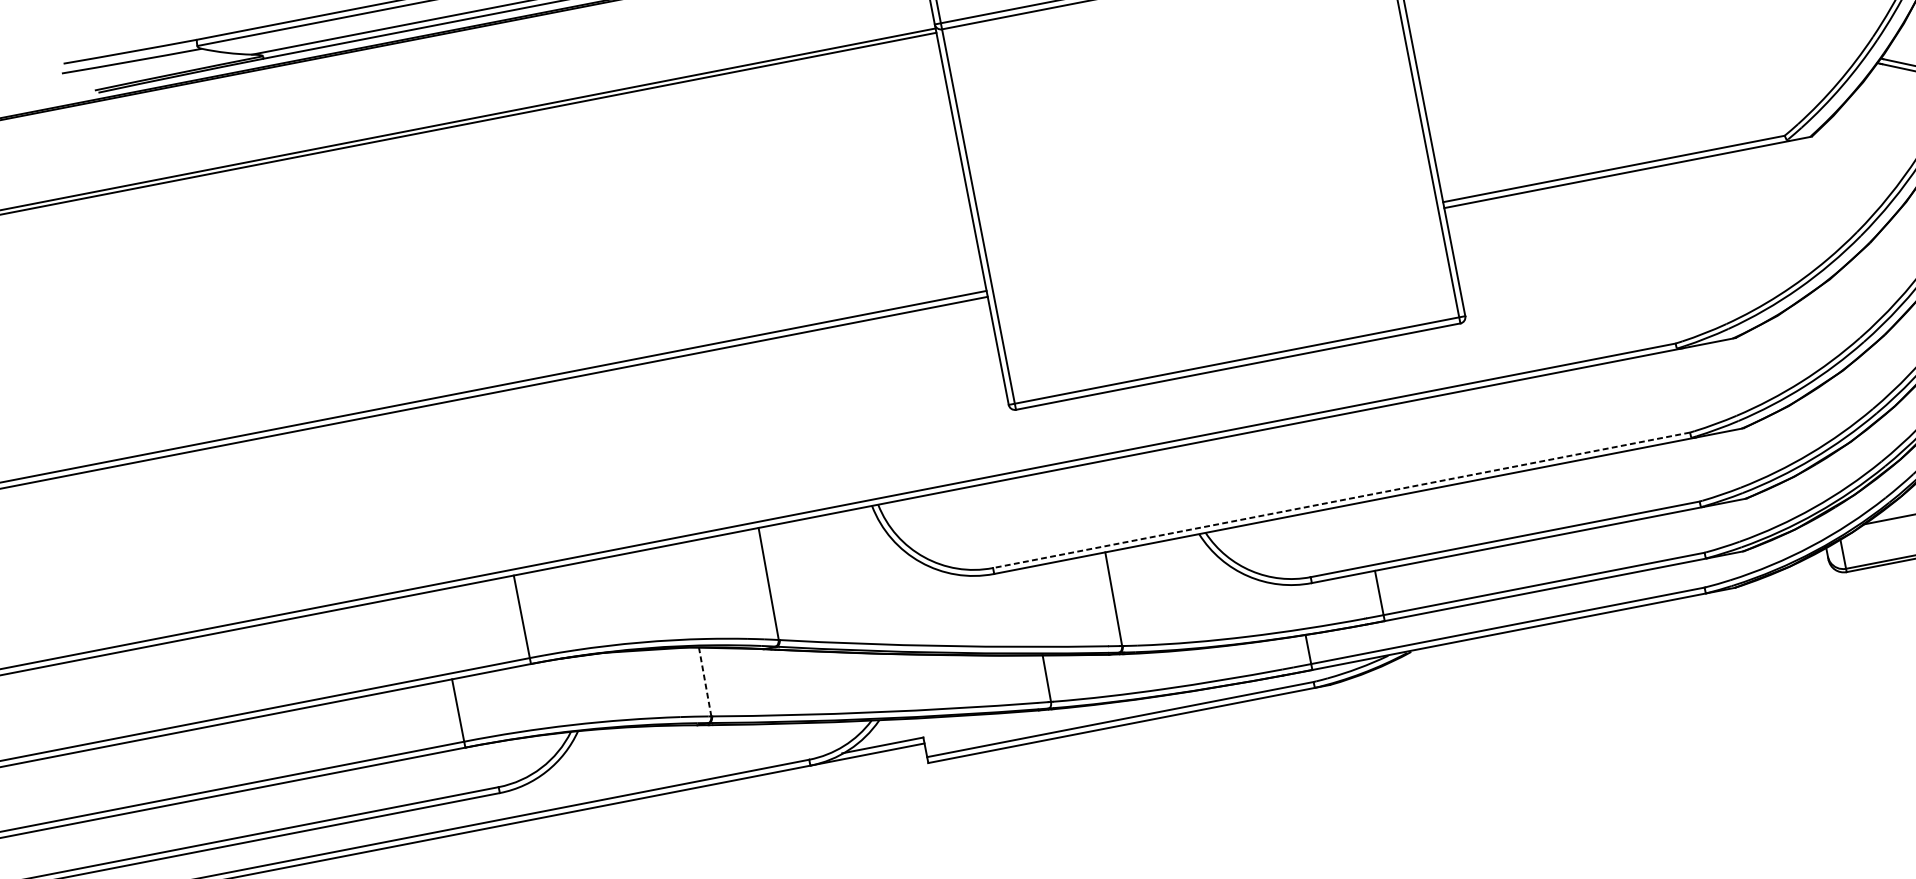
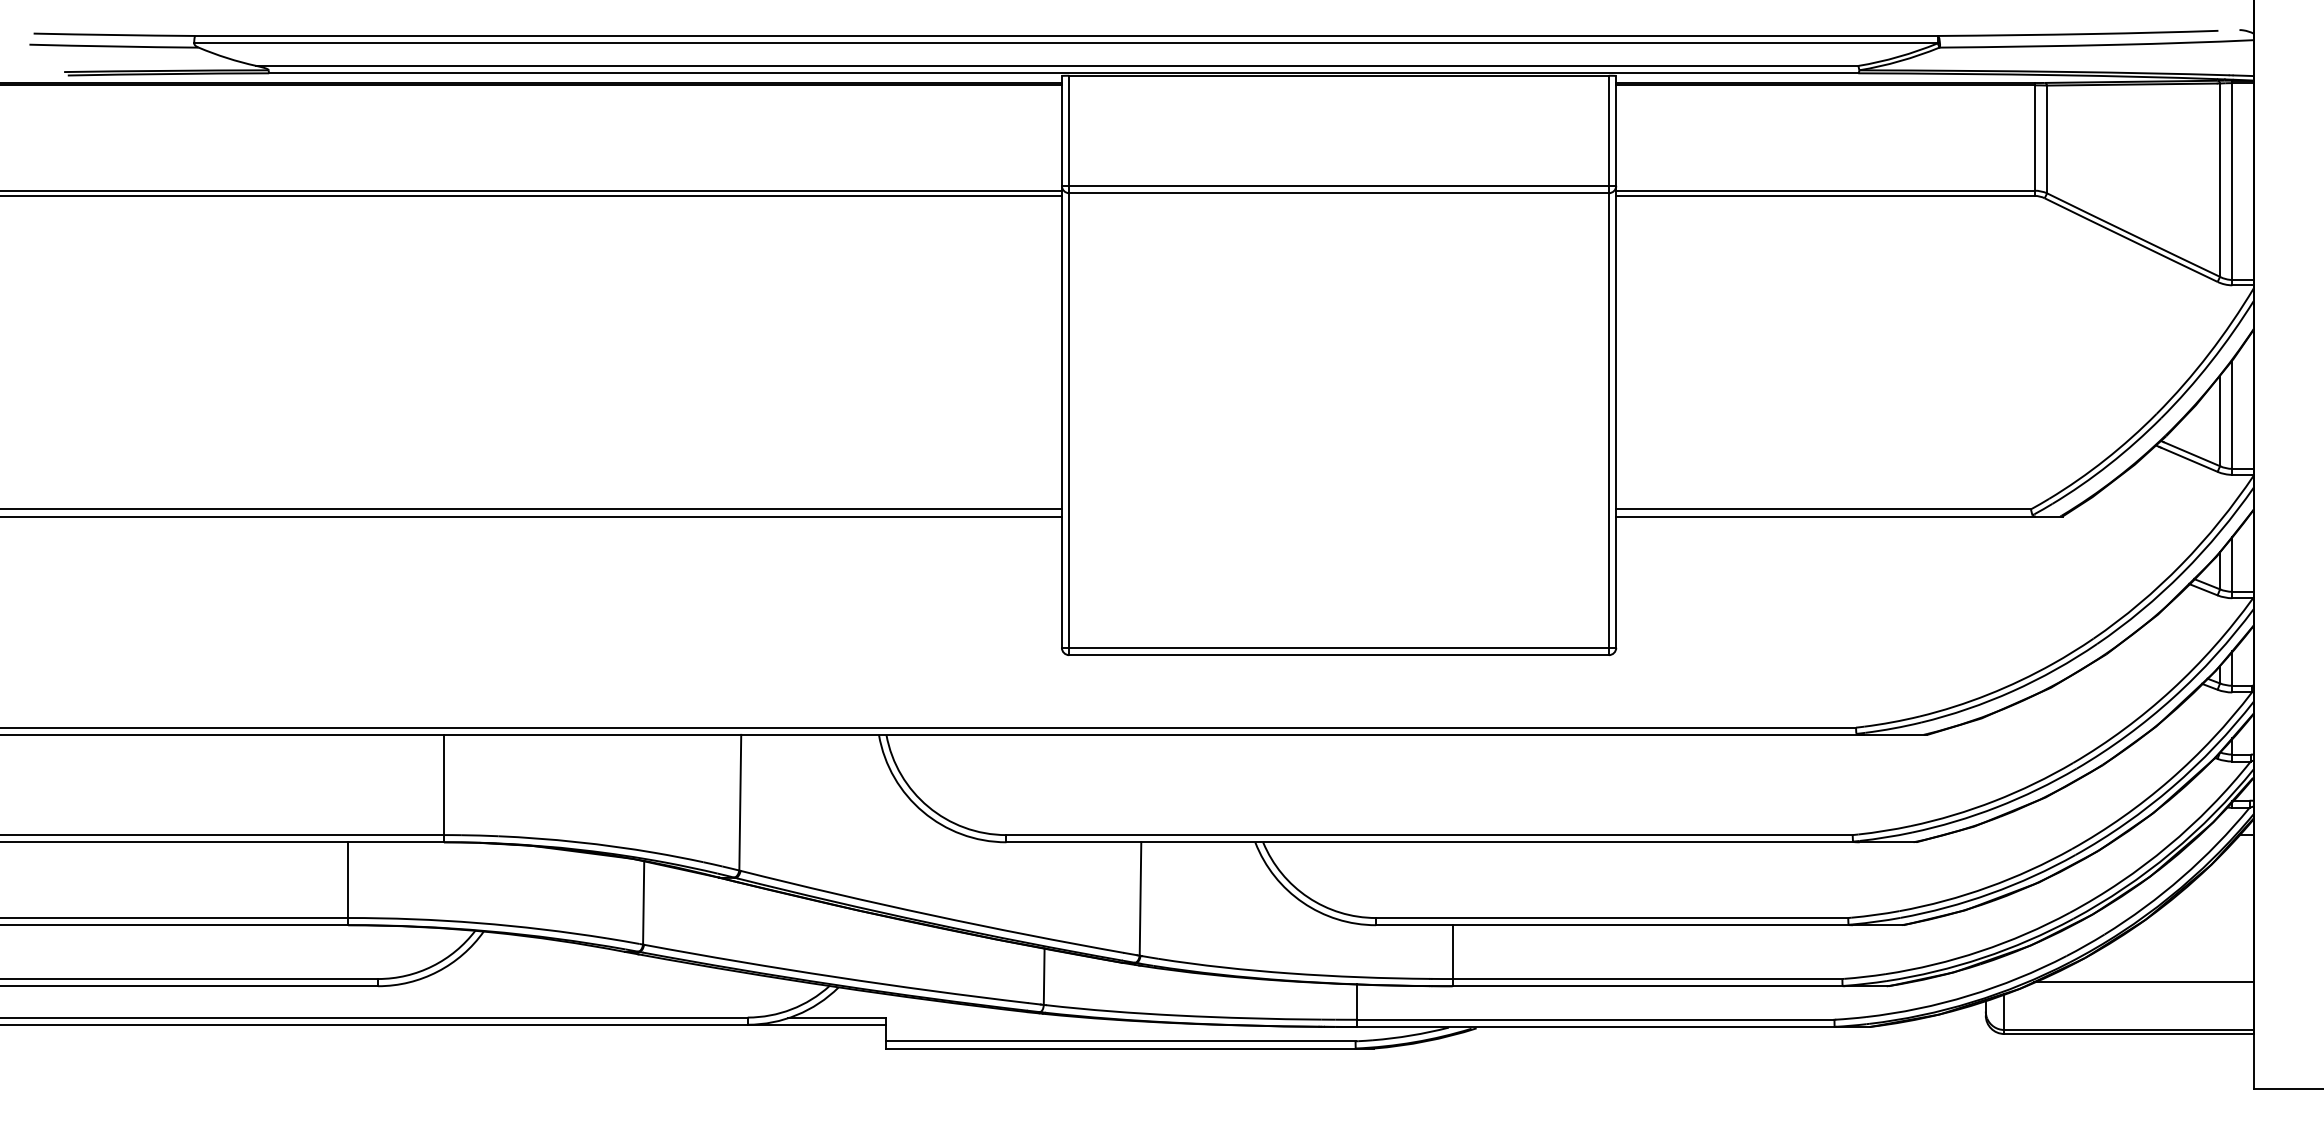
line: (1341, 500) -> (1429, 835), dashed -> solid
line: (704, 681) -> (643, 902), dashed -> solid

